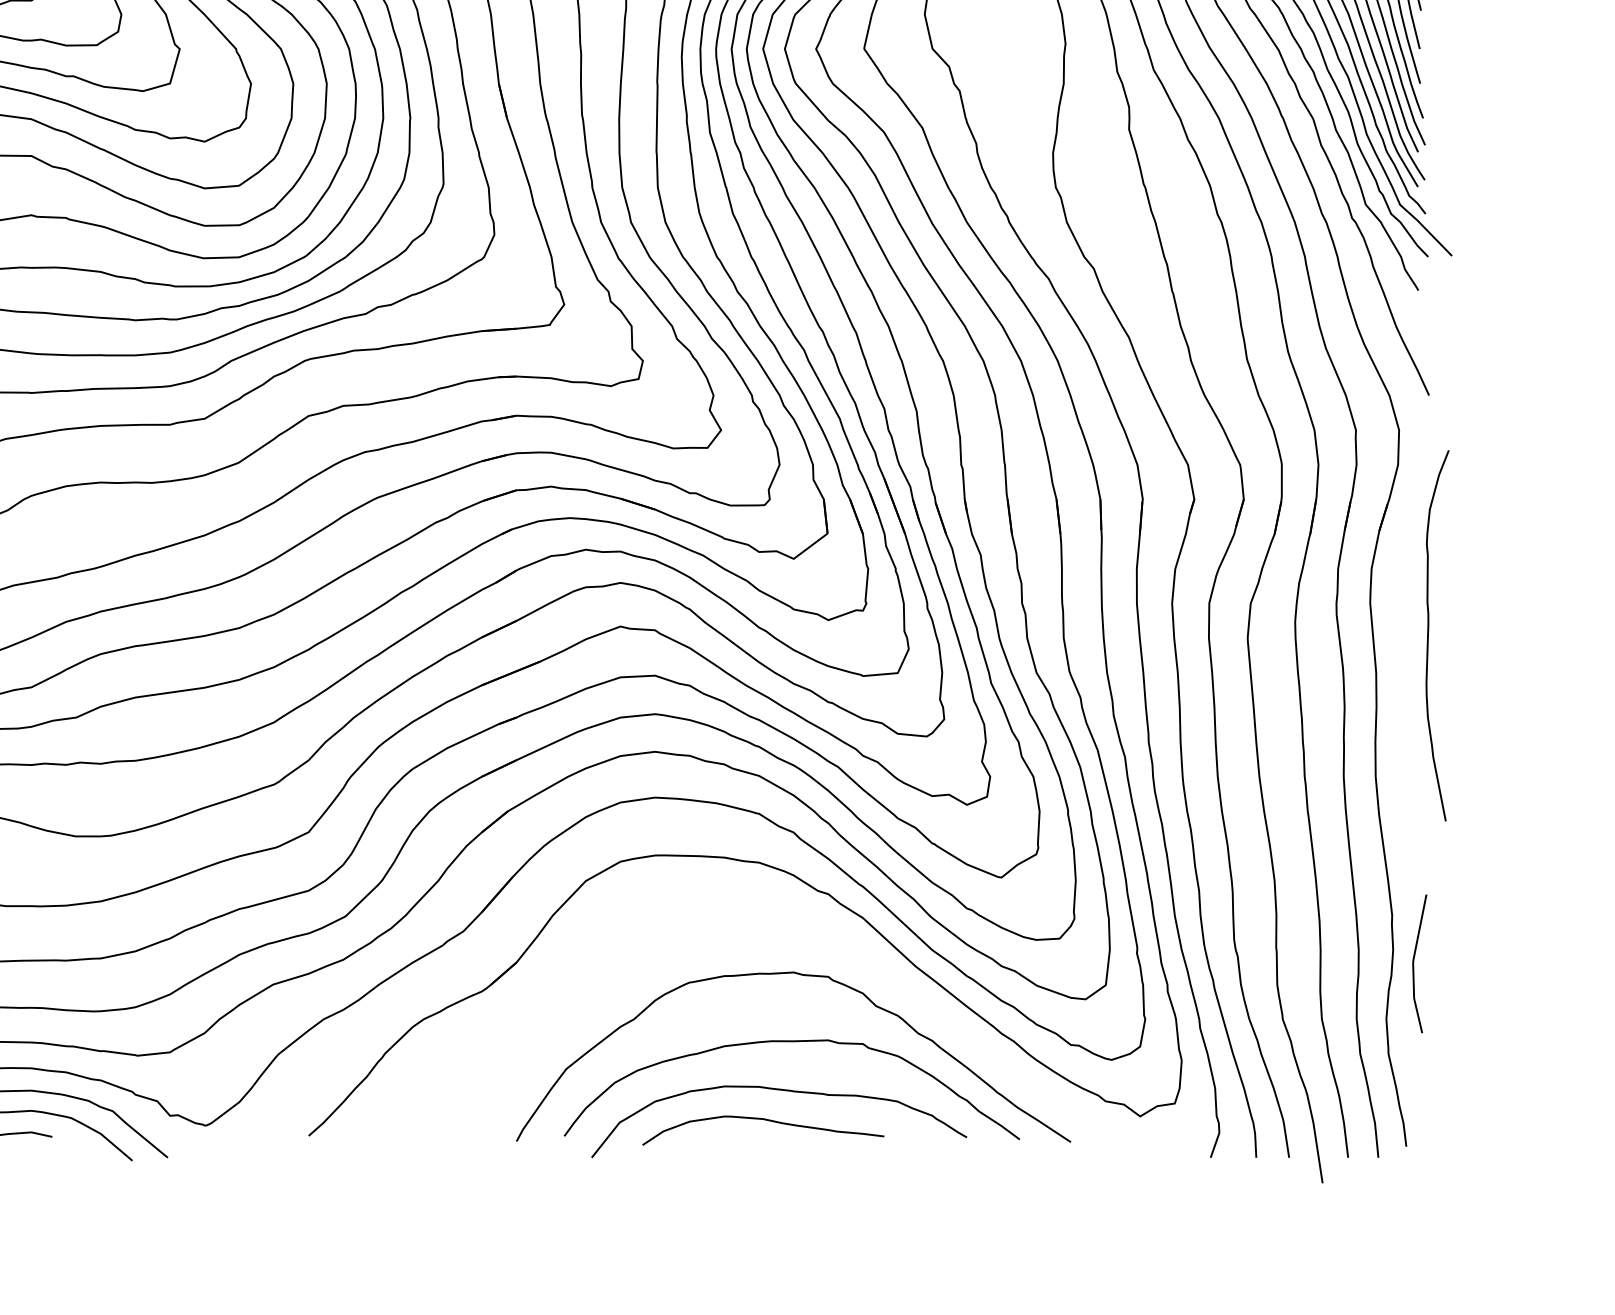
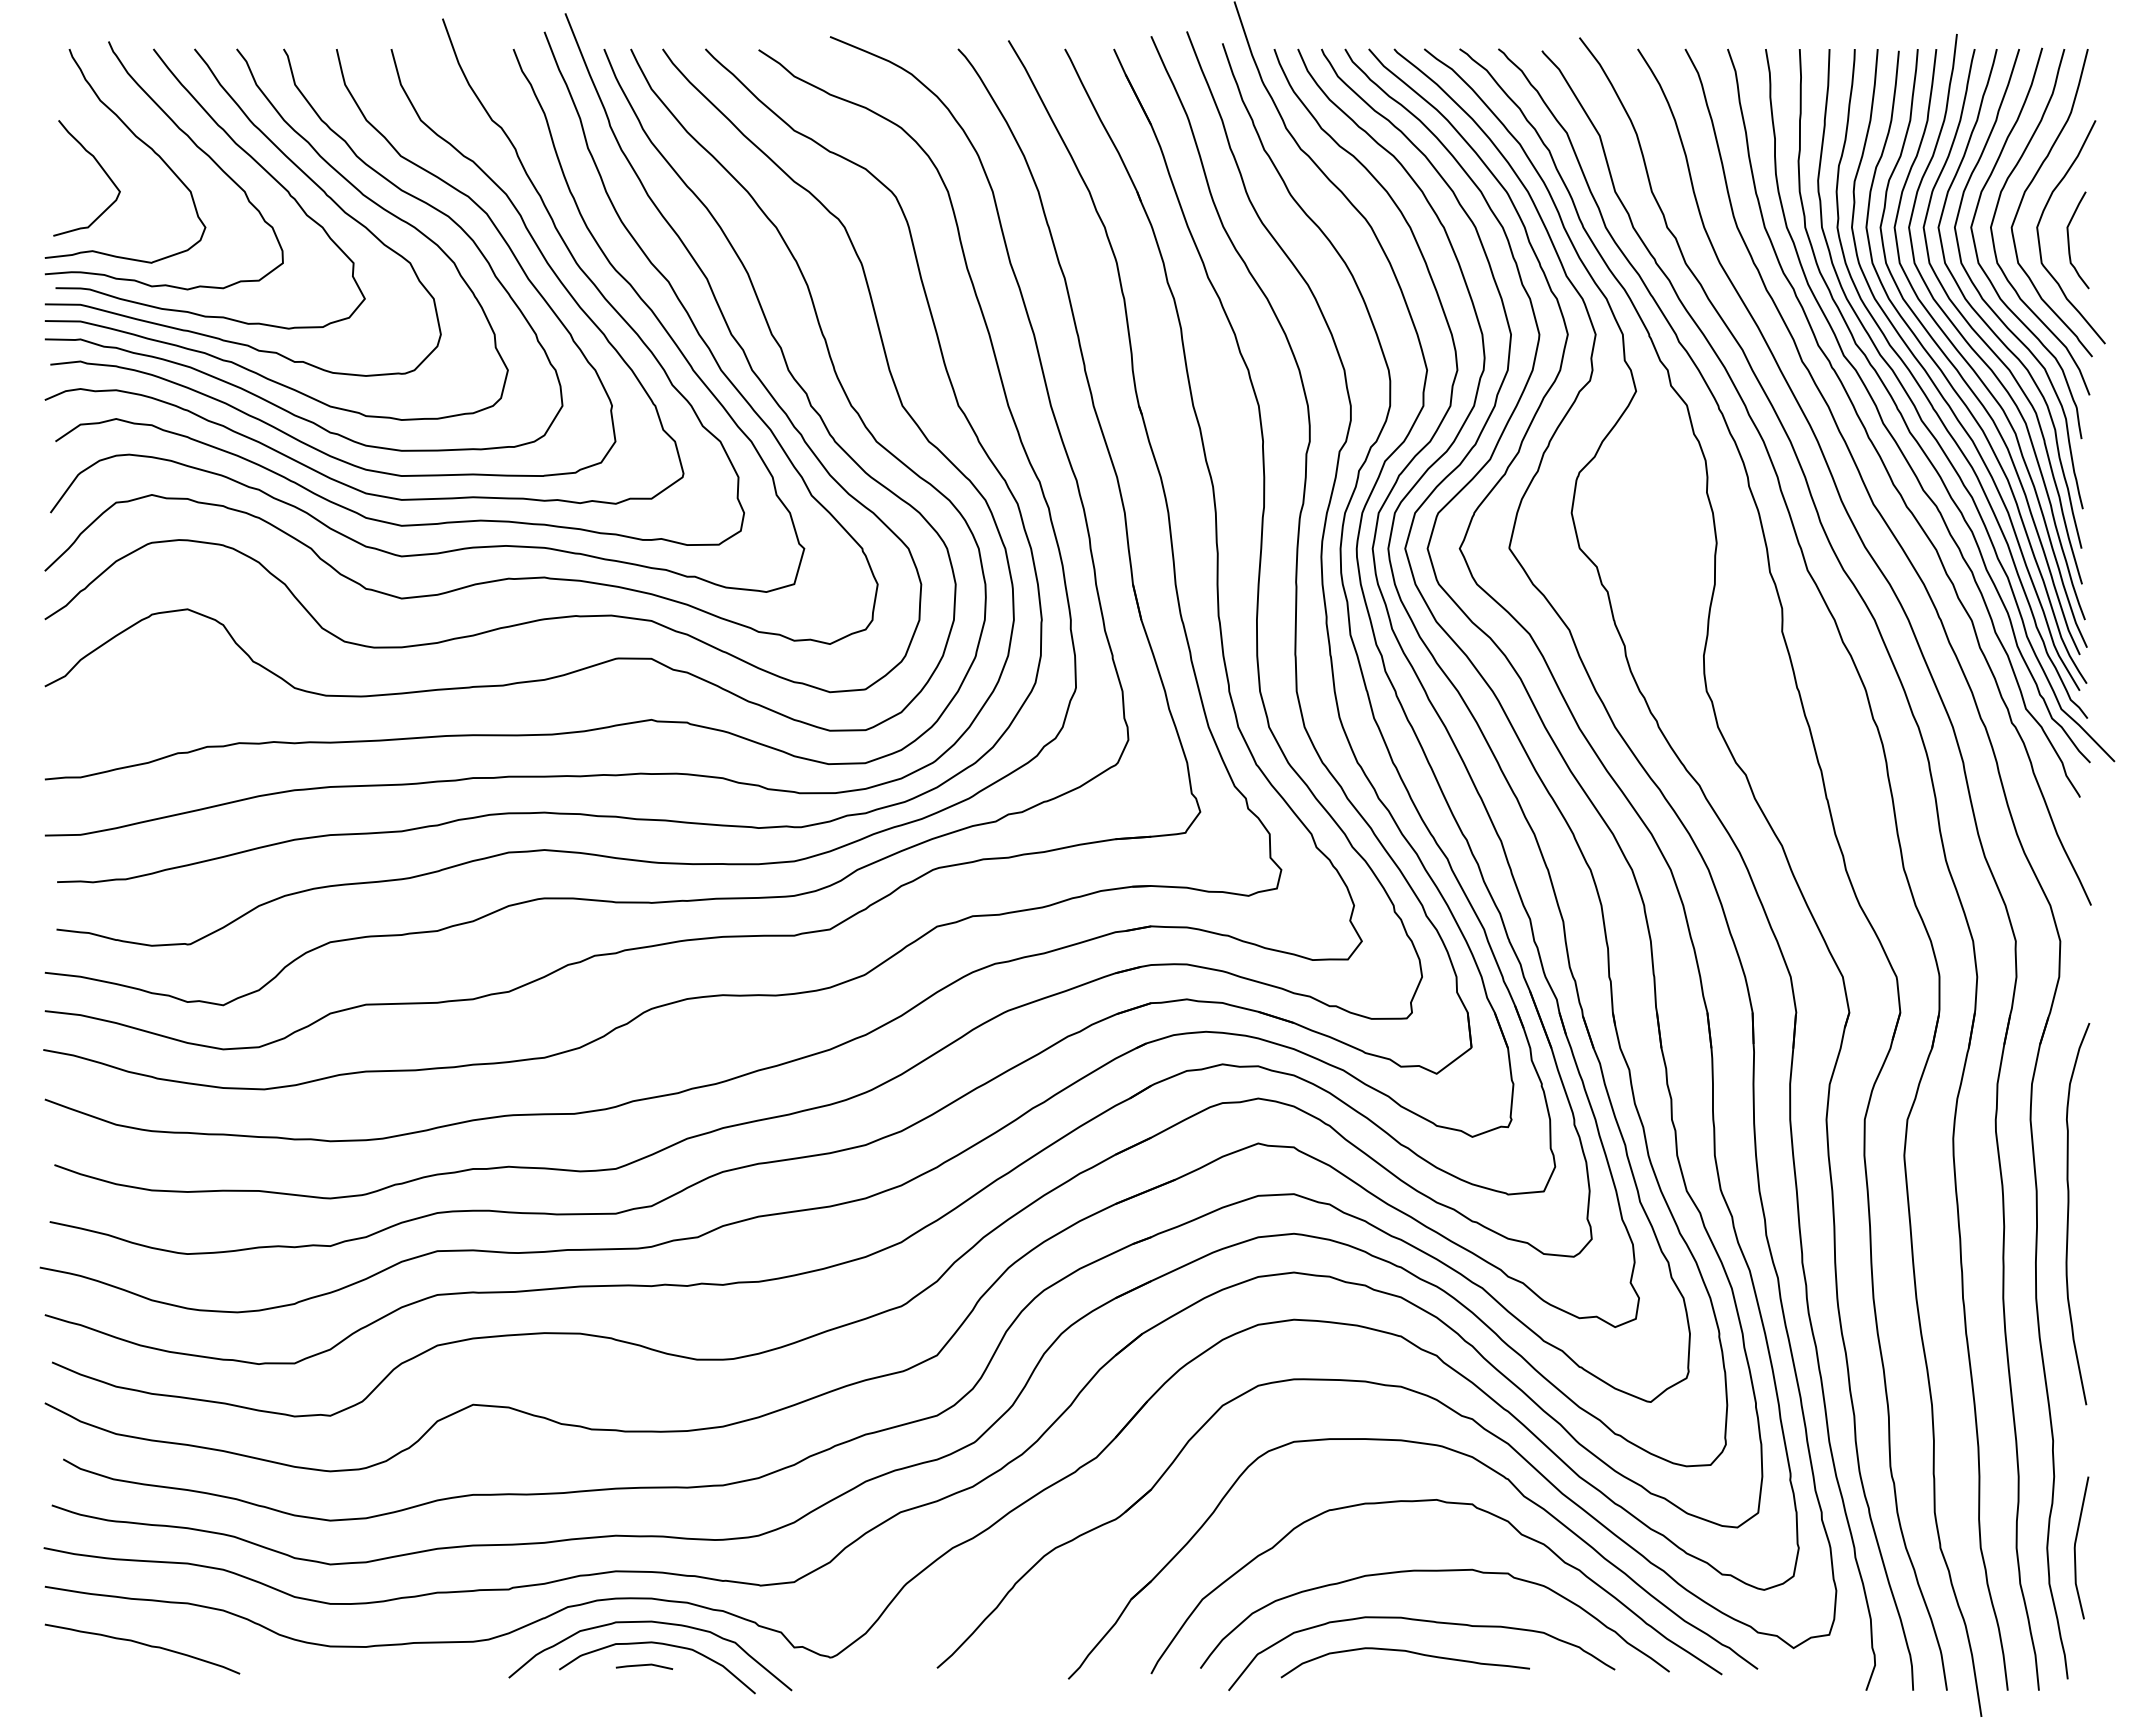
curve: (1429, 632) -> (2069, 1210), moved
part: (786, 919) -> (1429, 1445), added
line: (1413, 963) -> (2075, 1547), moved

